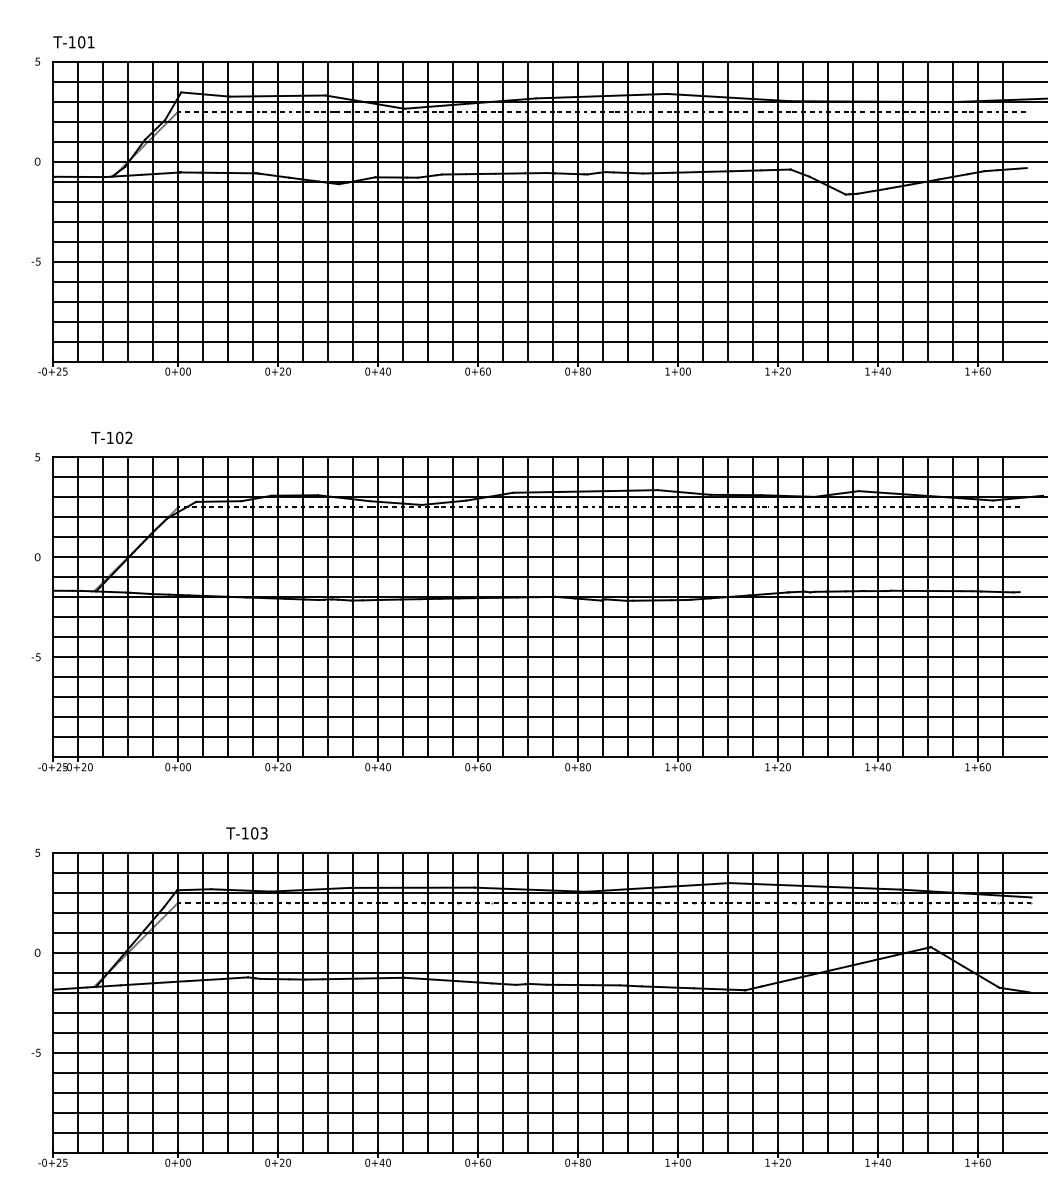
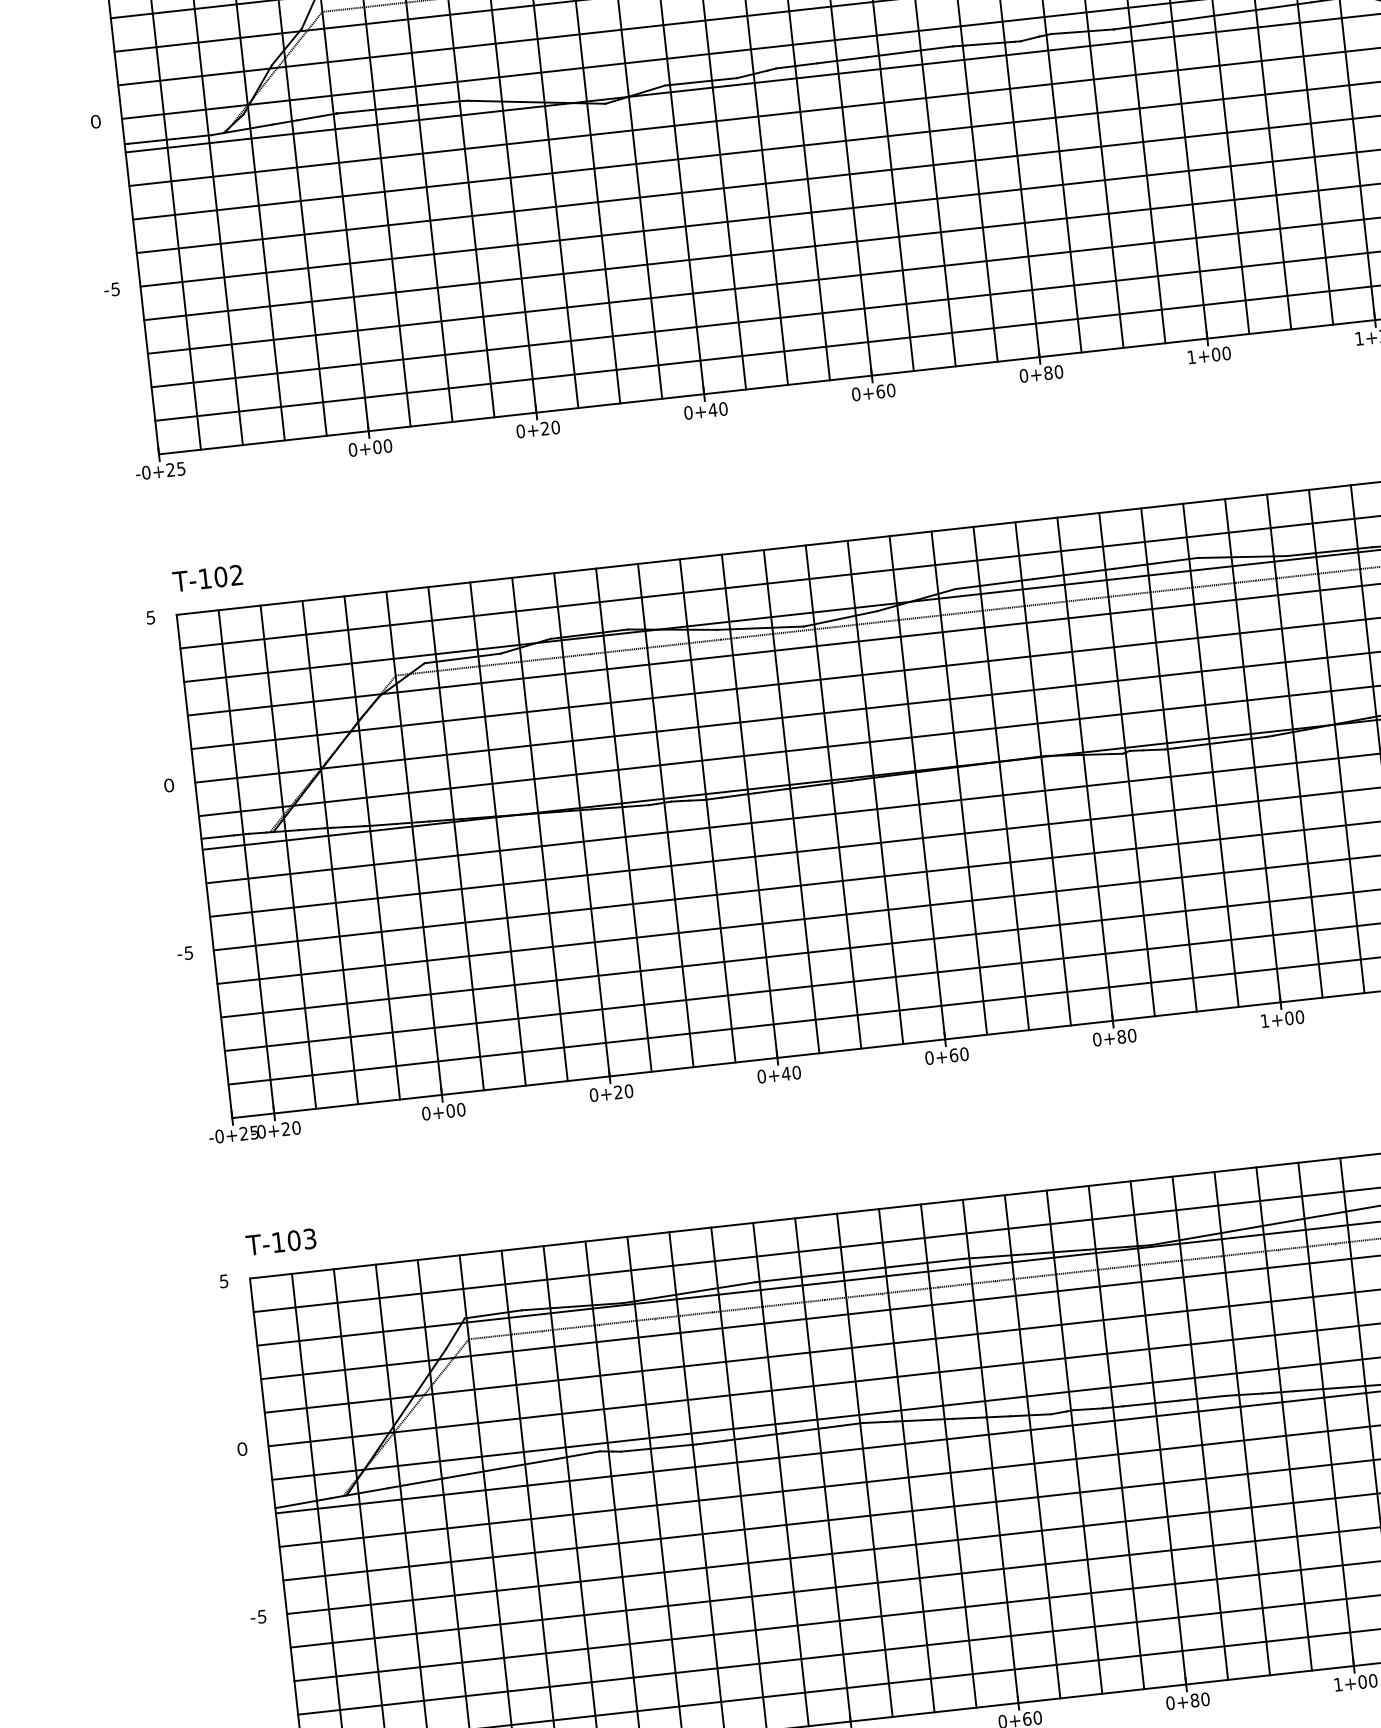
text: (111, 437) -> (207, 577), moved
text: (246, 833) -> (280, 1242), moved

